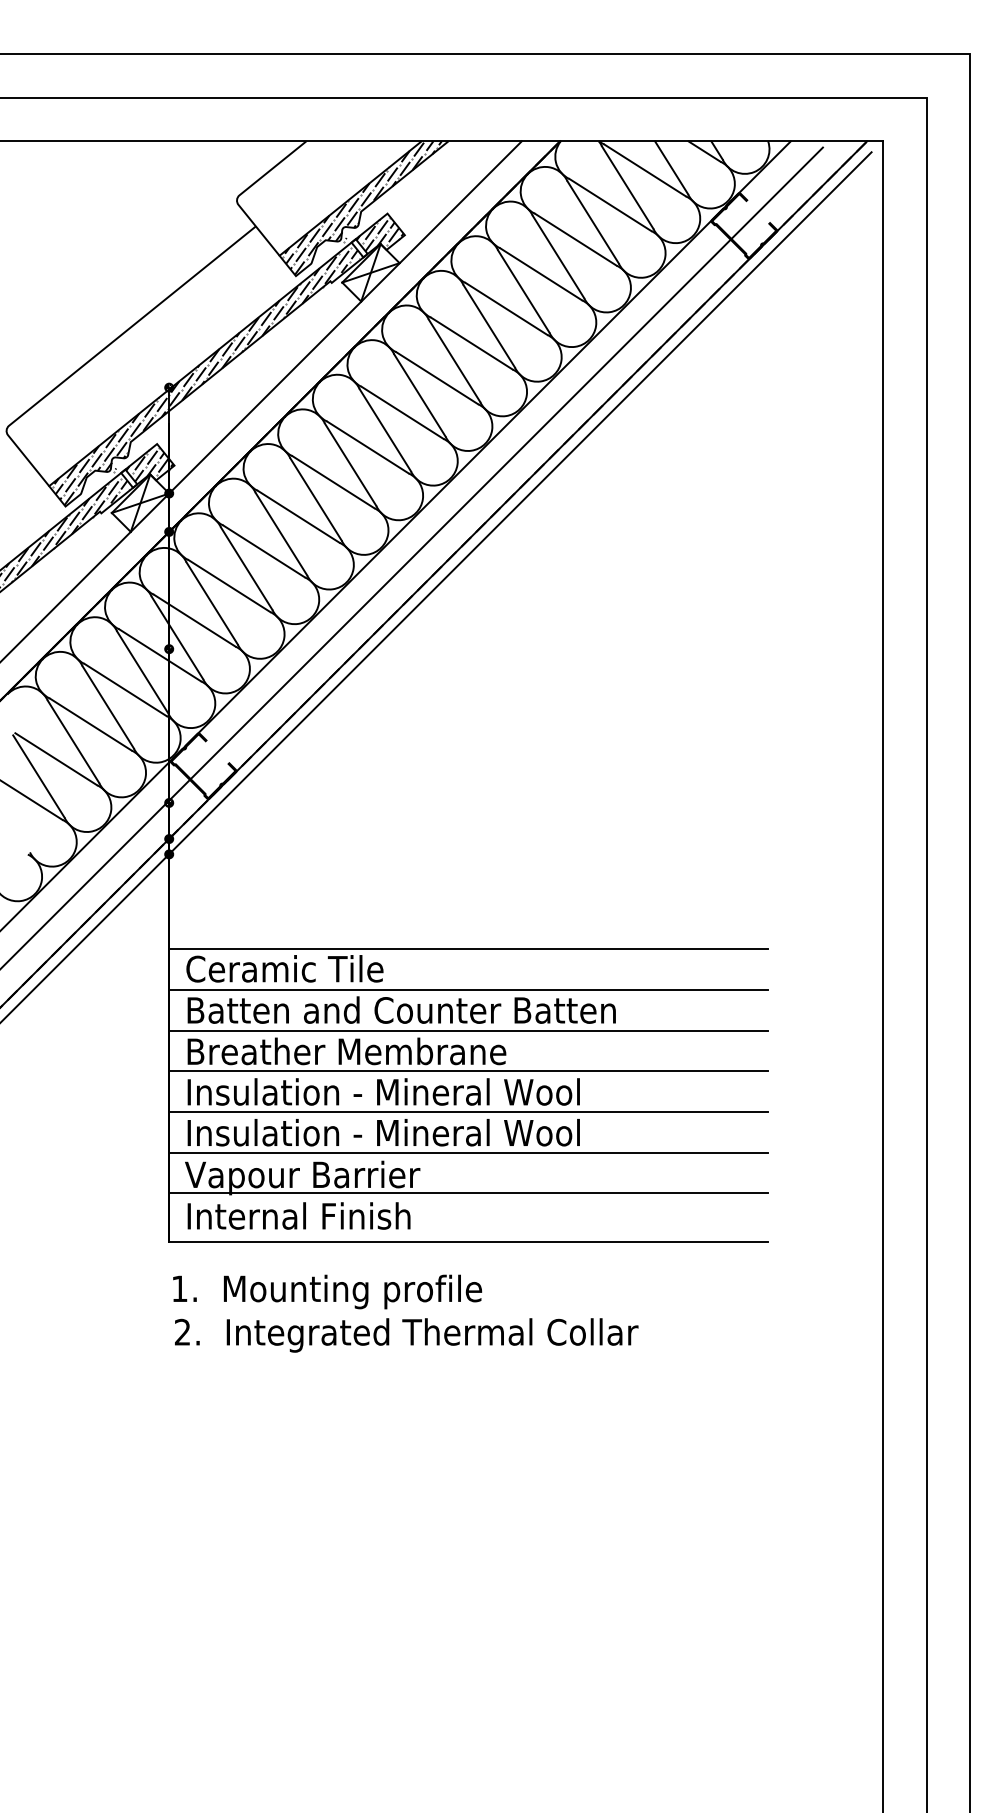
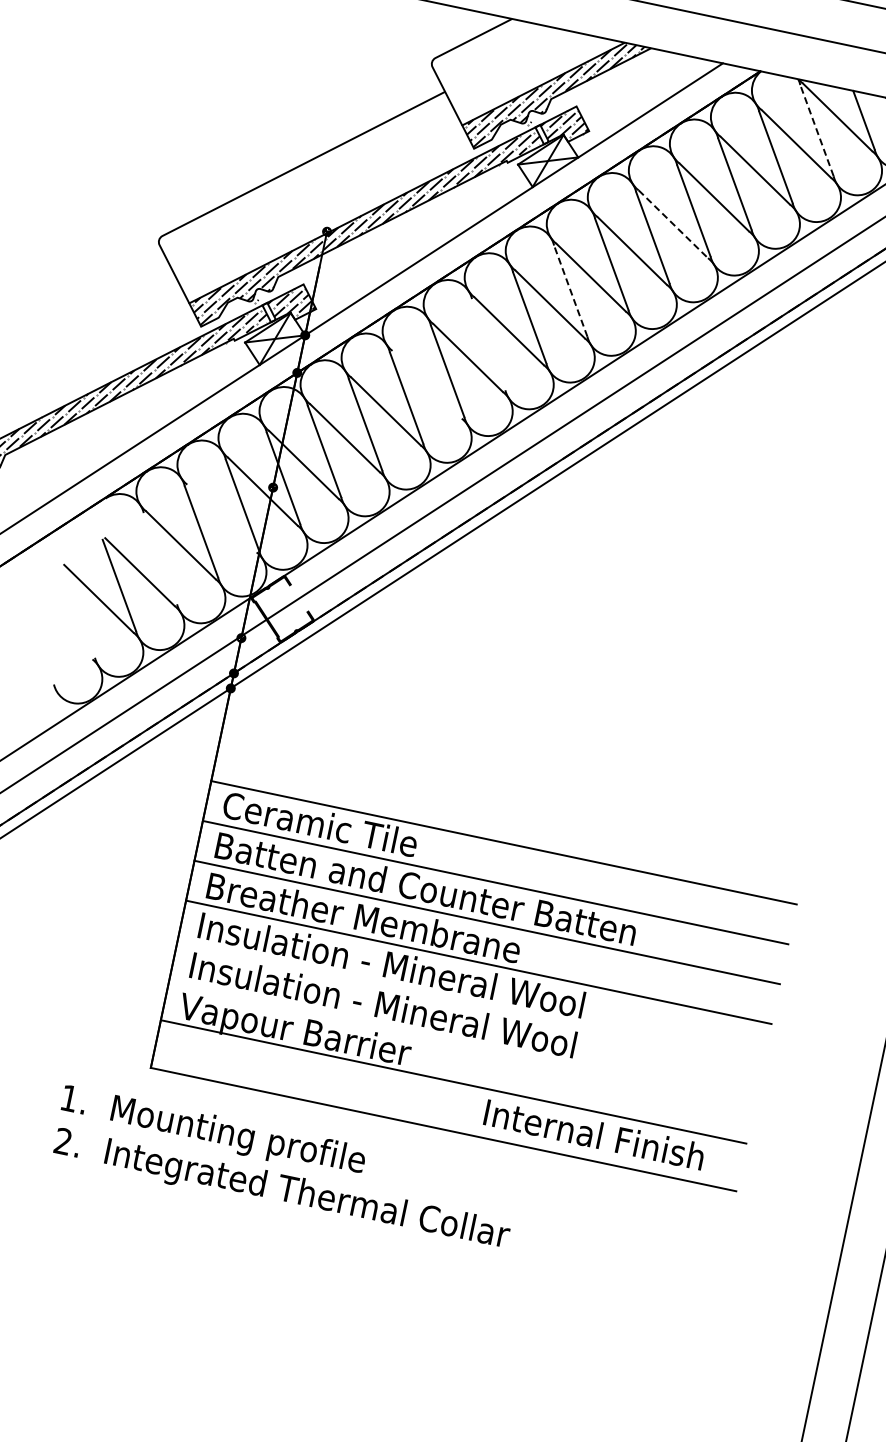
line: (627, 187) -> (816, 130), solid -> dashed
line: (506, 309) -> (673, 224), solid -> dashed
line: (419, 395) -> (570, 291), solid -> dashed
line: (350, 464) -> (488, 344), removed
line: (298, 516) -> (427, 384), removed
line: (125, 689) -> (222, 518), removed
line: (73, 741) -> (160, 558), removed
line: (468, 1111) -> (470, 1001), removed
line: (468, 1152) -> (462, 1041), removed
text: (298, 1215) -> (594, 1134), moved
text: (405, 1313) -> (285, 1169), moved

